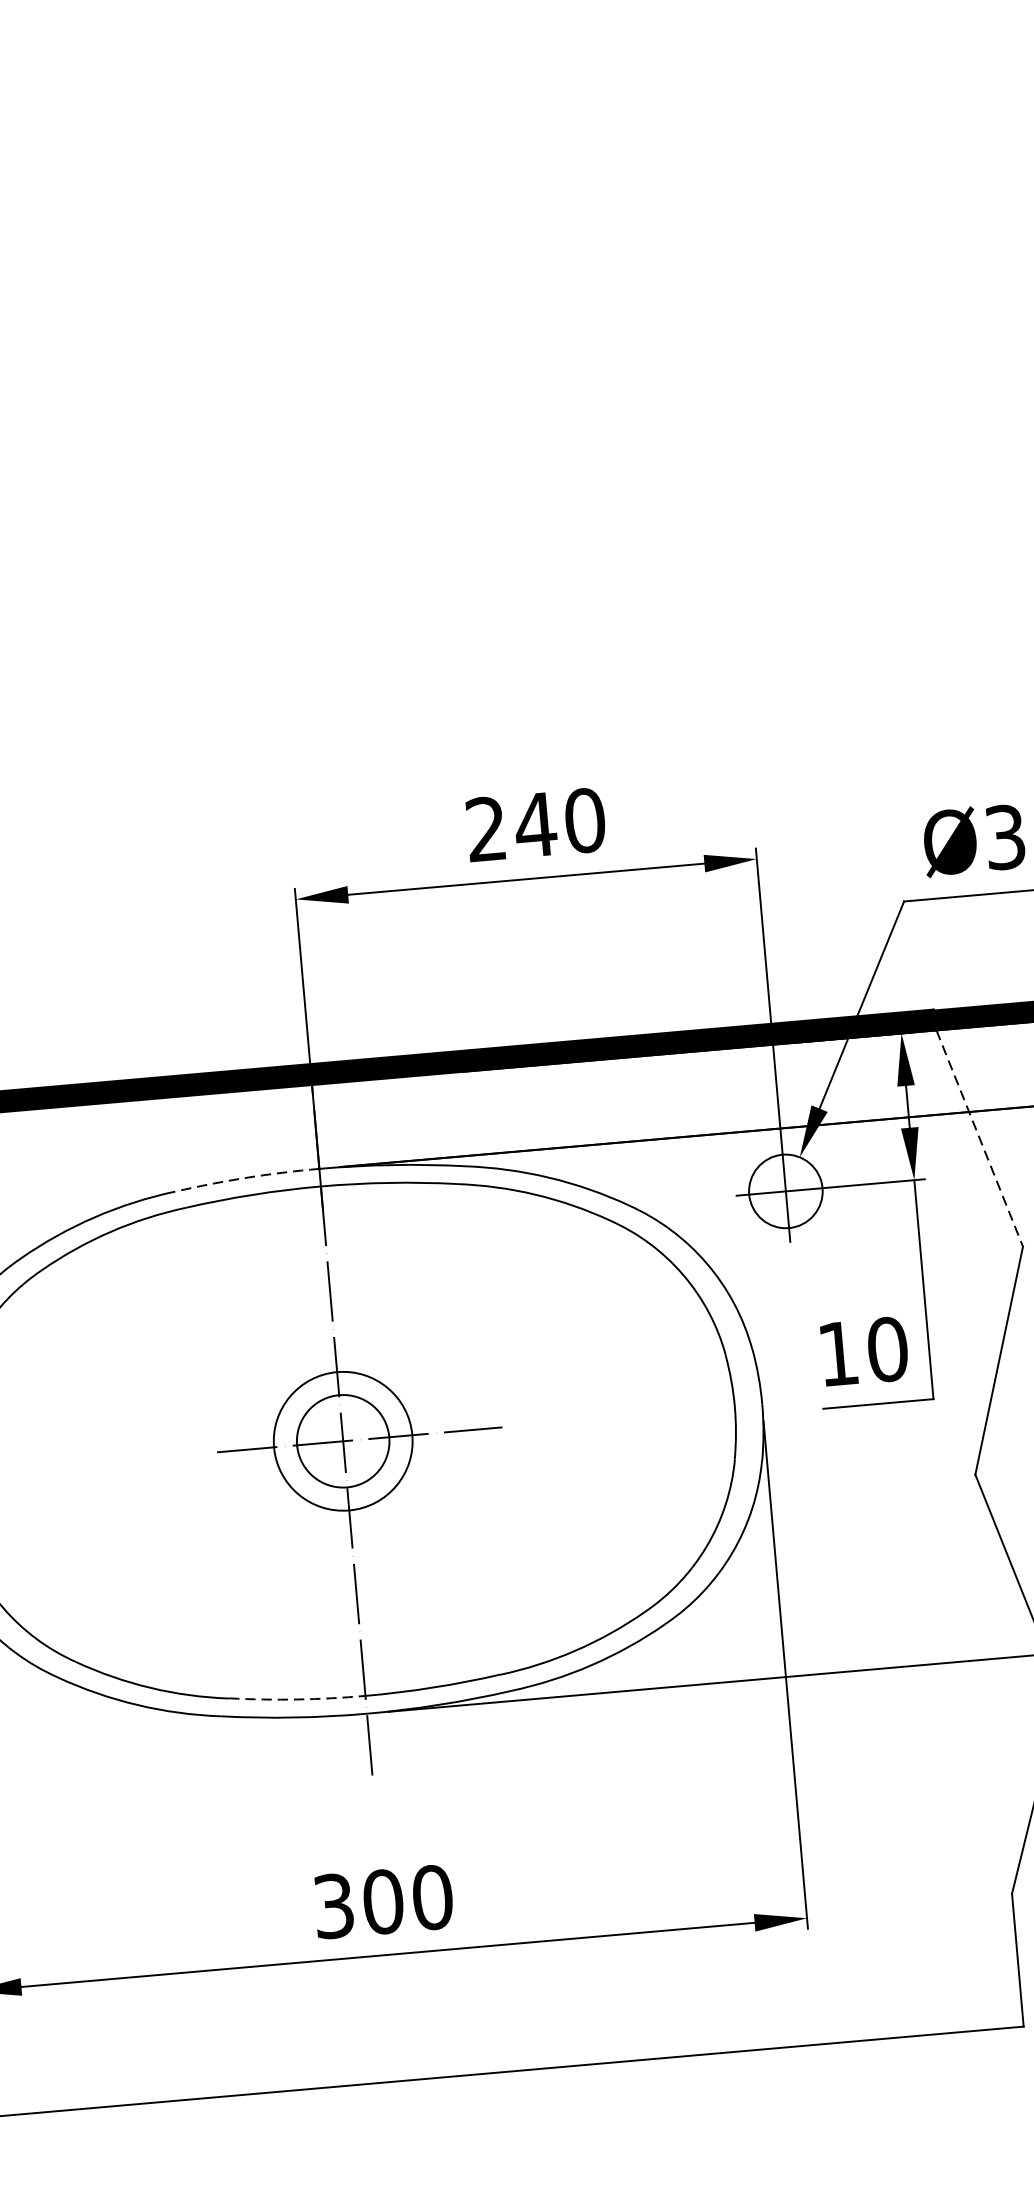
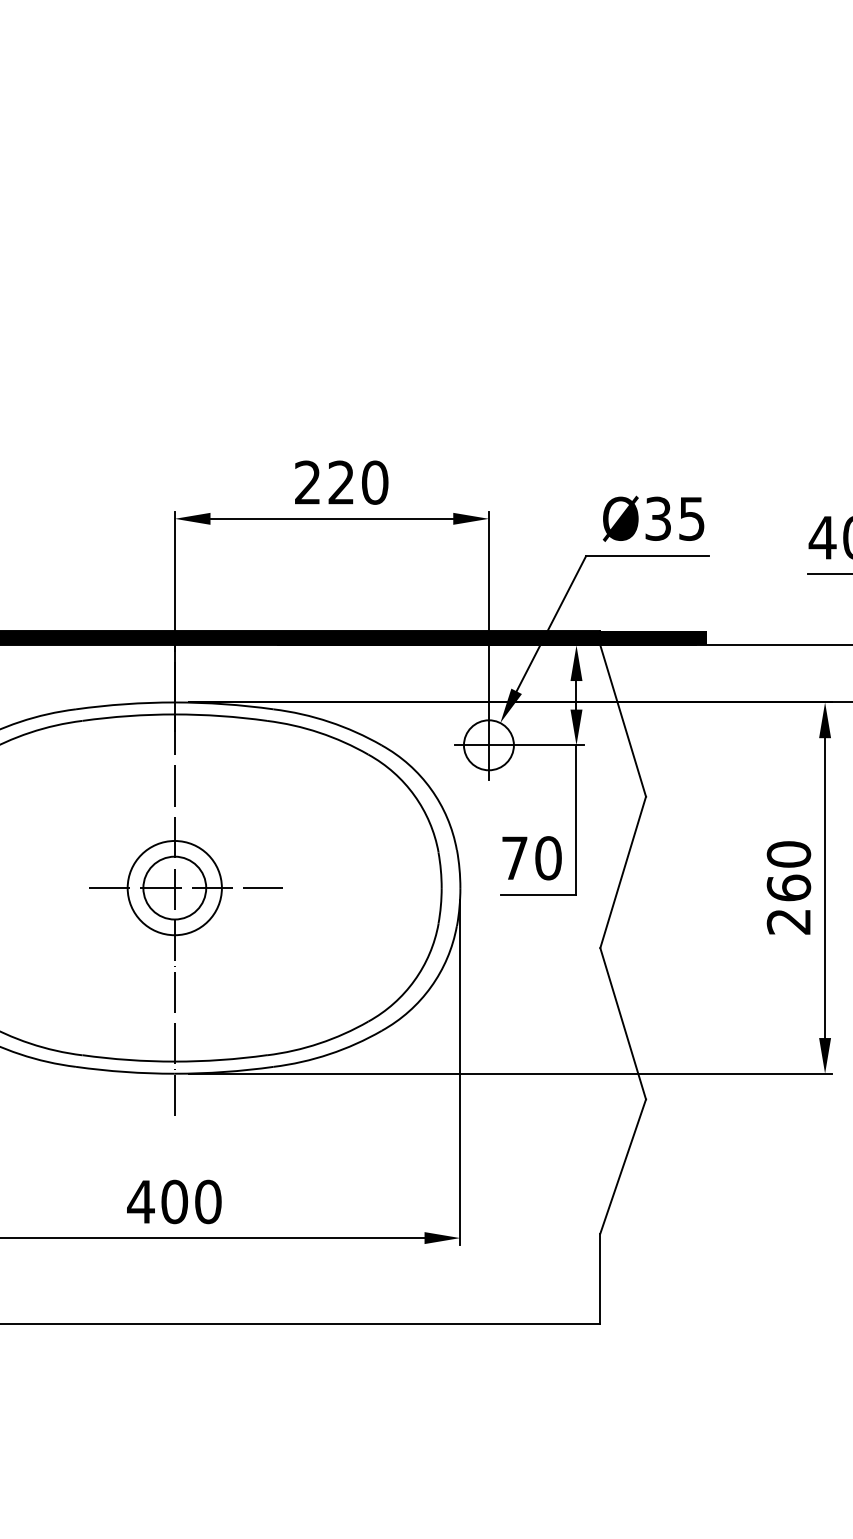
text: (535, 824) -> (341, 482), 240 -> 220
line: (980, 1139) -> (623, 721), dashed -> solid
arc: (247, 1178) -> (125, 704), dashed -> solid
text: (837, 1352) -> (514, 857), 10 -> 70
arc: (297, 1698) -> (128, 1059), dashed -> solid
text: (333, 1905) -> (140, 1201), 300 -> 400

